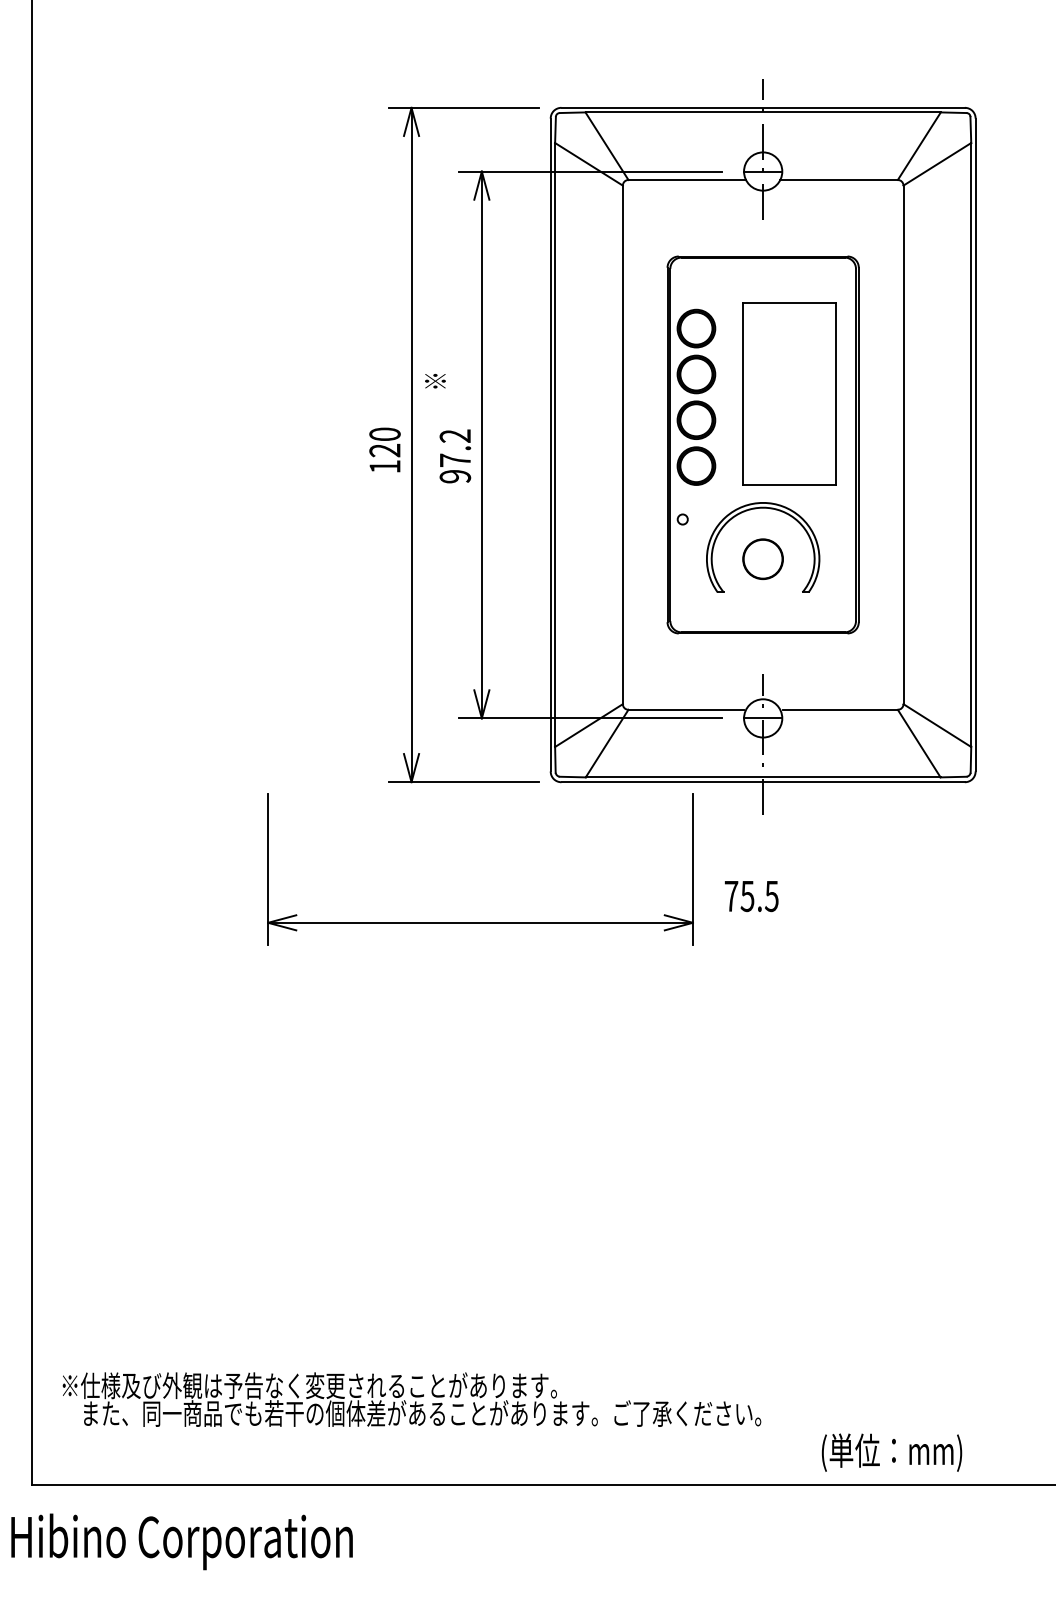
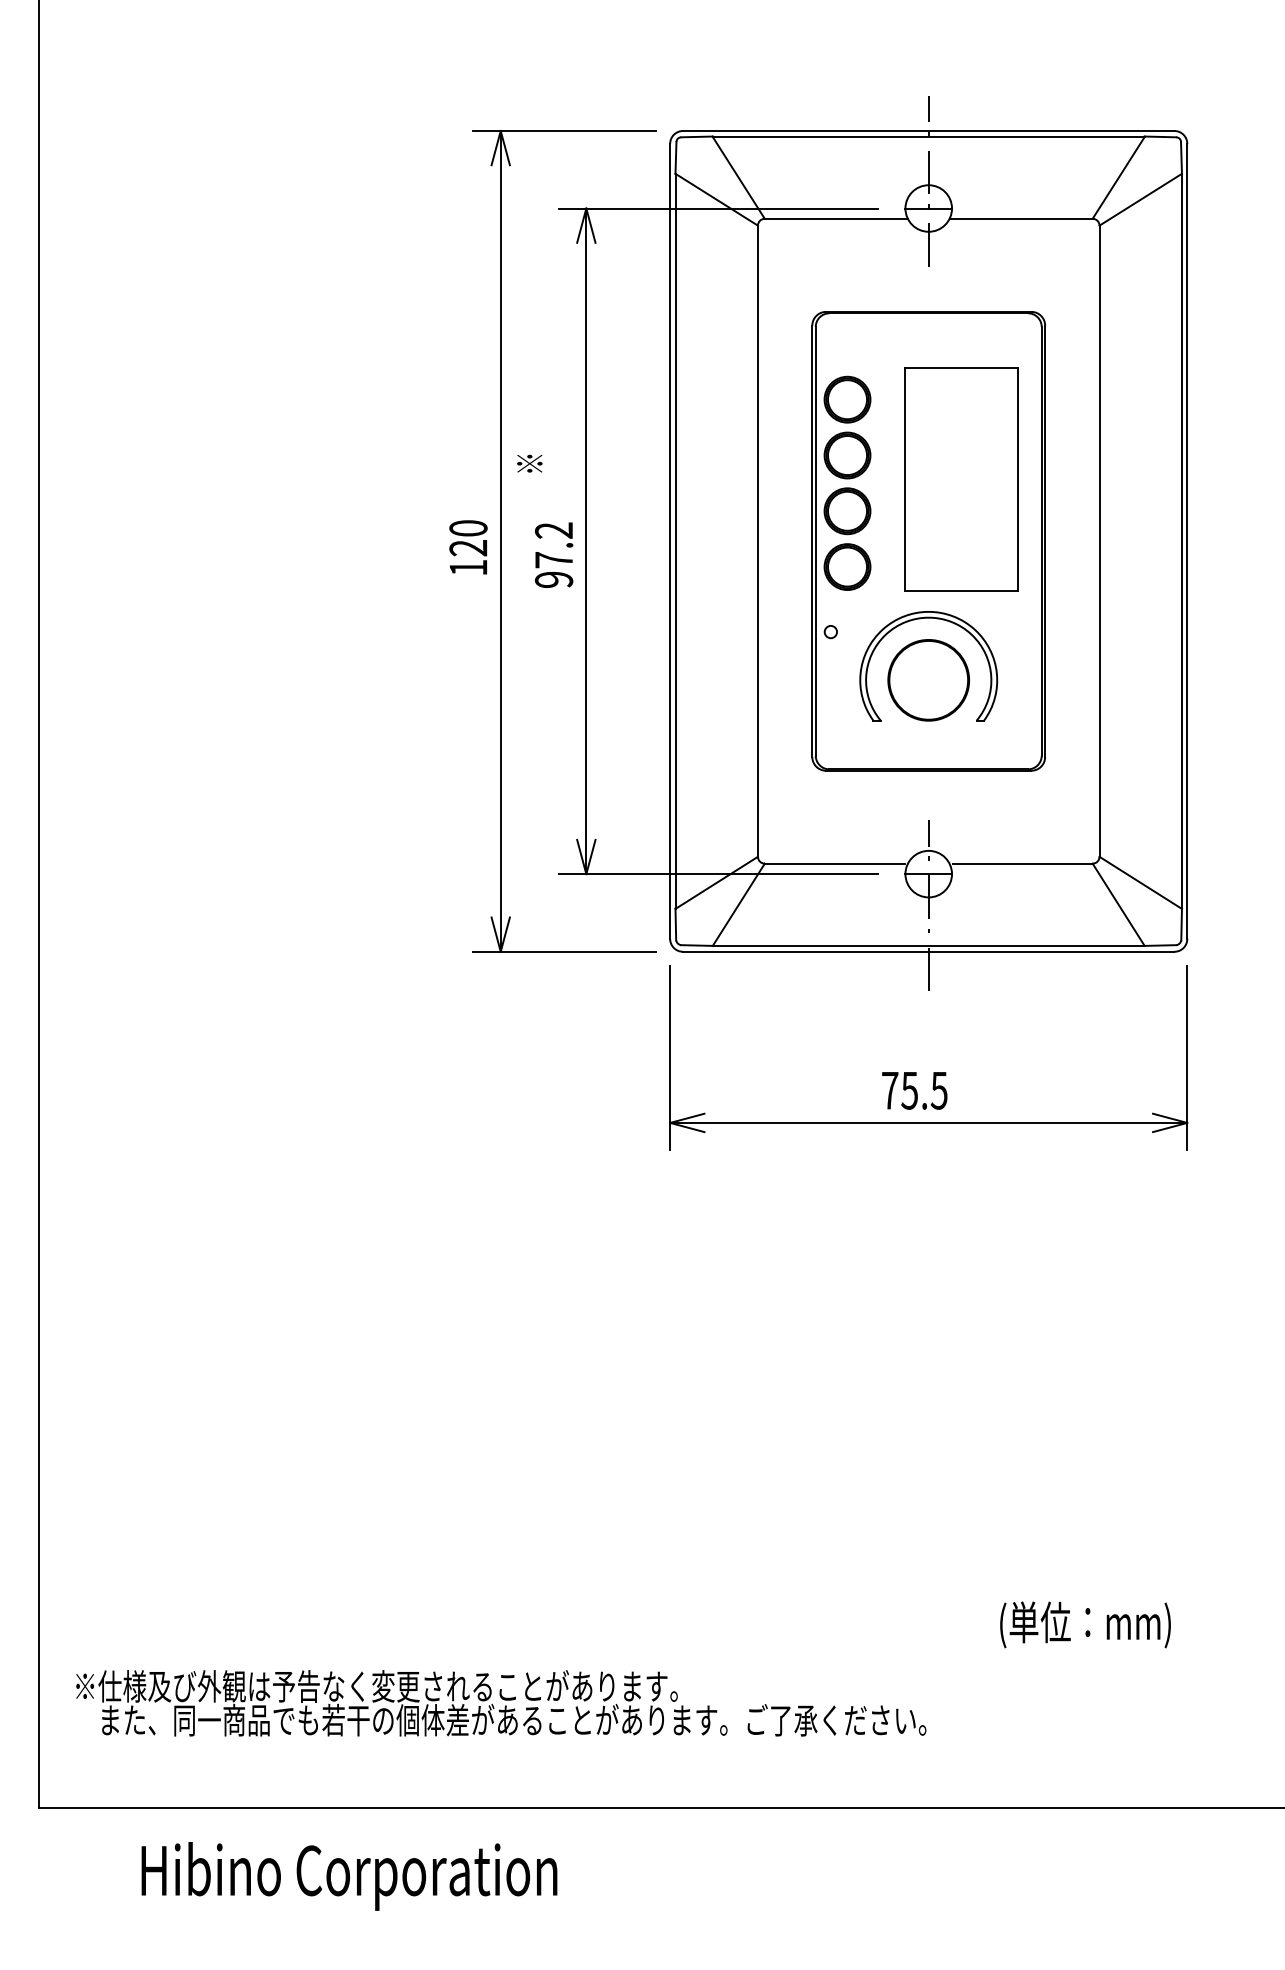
circle: (762, 559) -> (928, 680), size x1.67
part: (480, 922) -> (928, 1122), moved
text: (891, 1452) -> (1085, 1624), moved
text: (182, 1541) -> (349, 1876), moved

